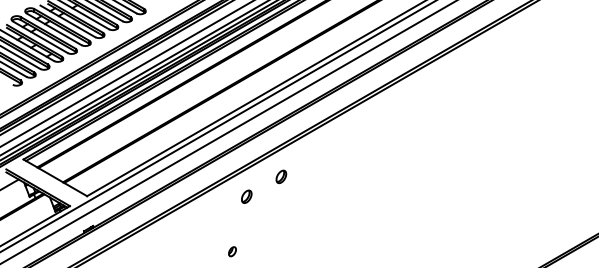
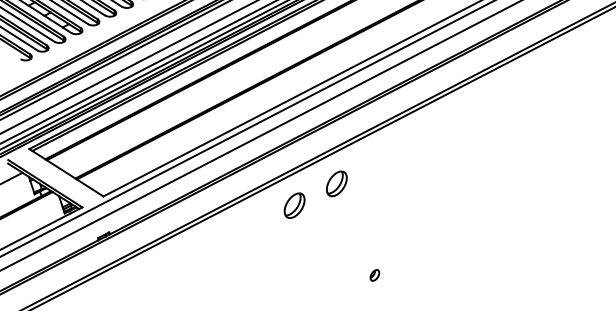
part: (281, 176) -> (337, 183), size x1.67
part: (246, 196) -> (294, 205), size x1.67
part: (232, 251) -> (374, 275), moved

